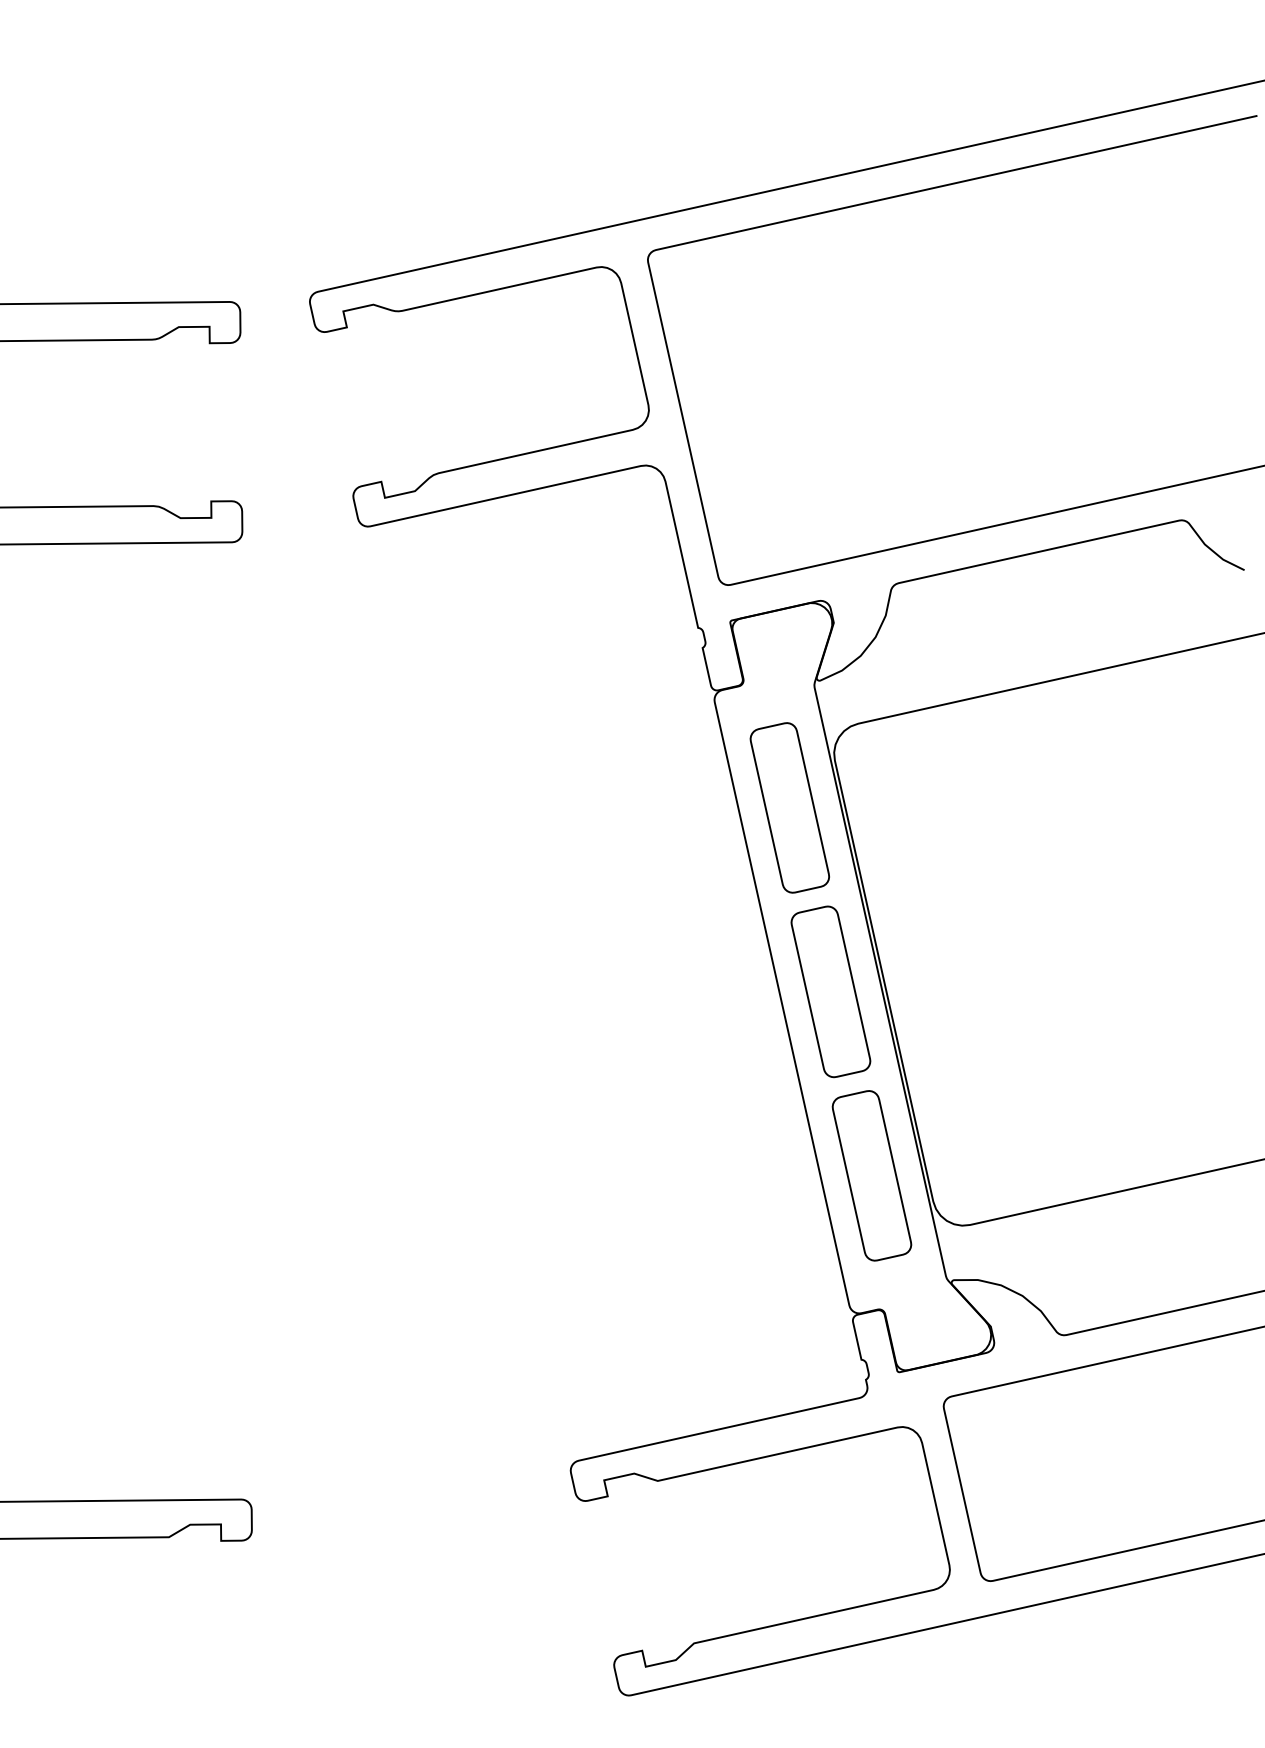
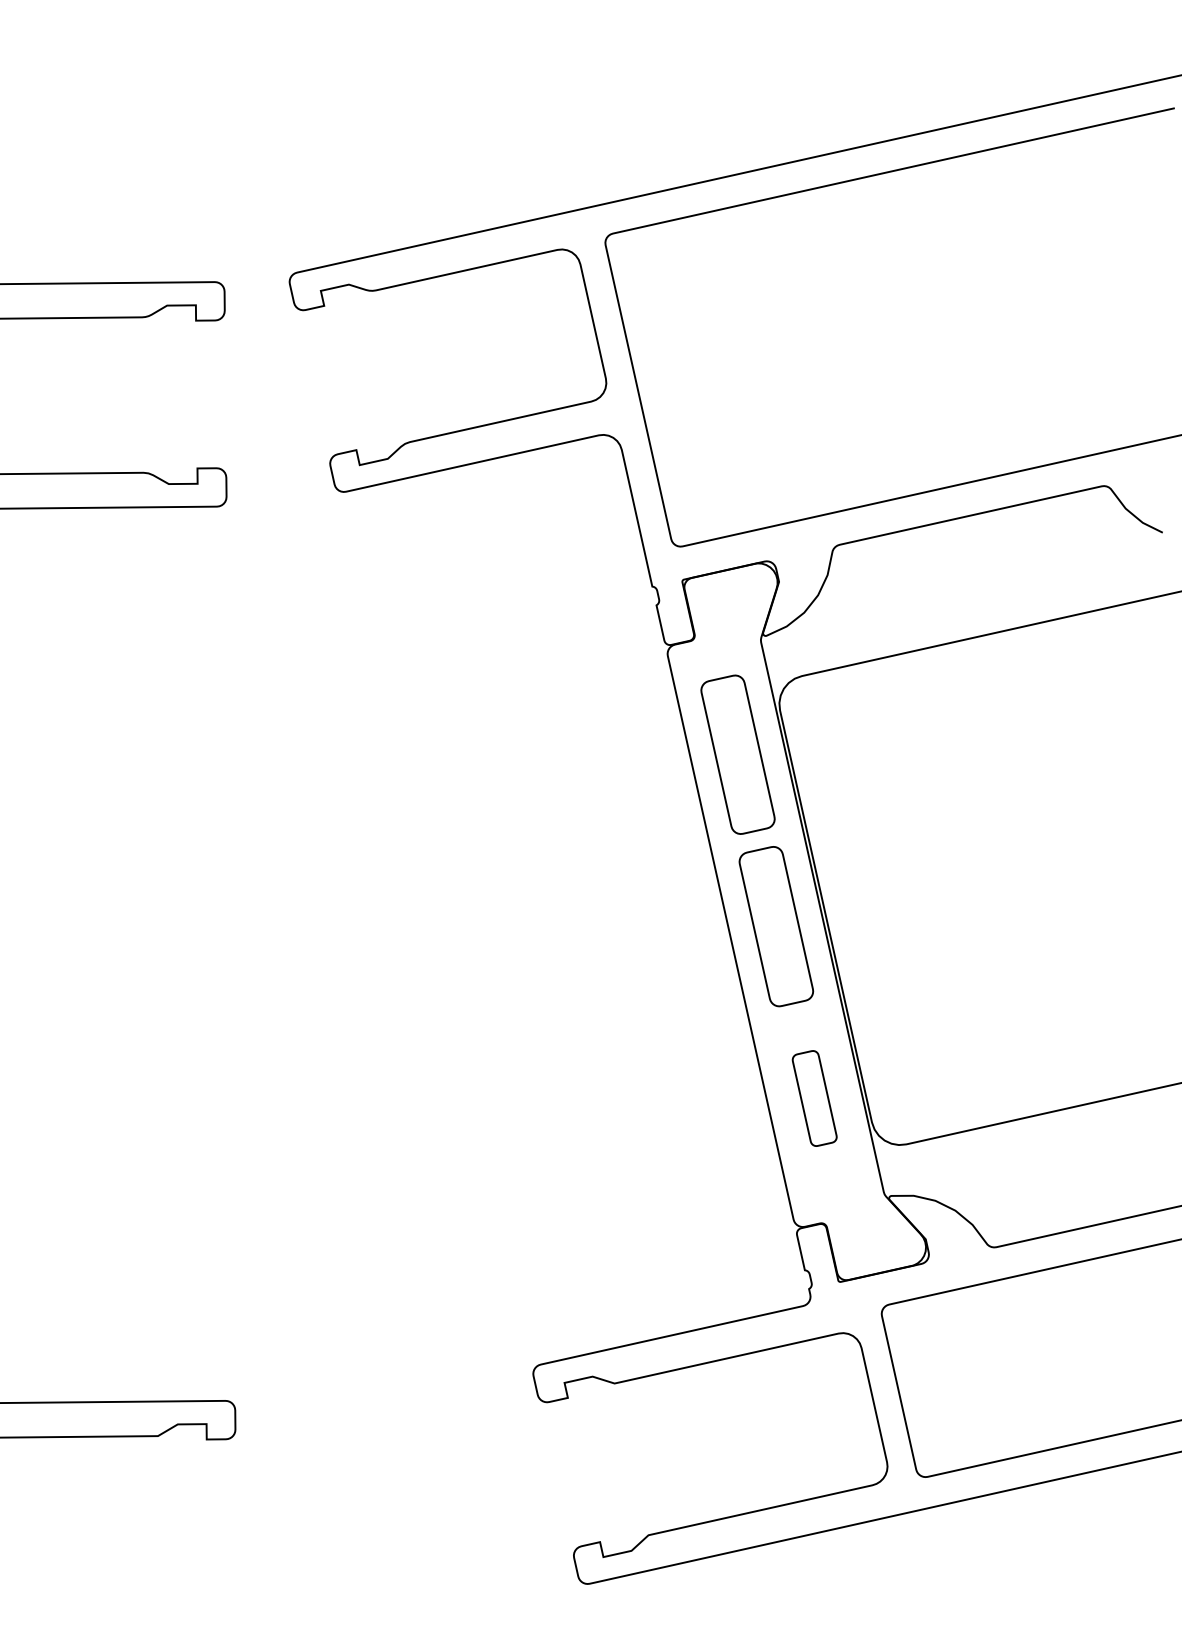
part: (871, 1175) -> (814, 1098), size x0.6

